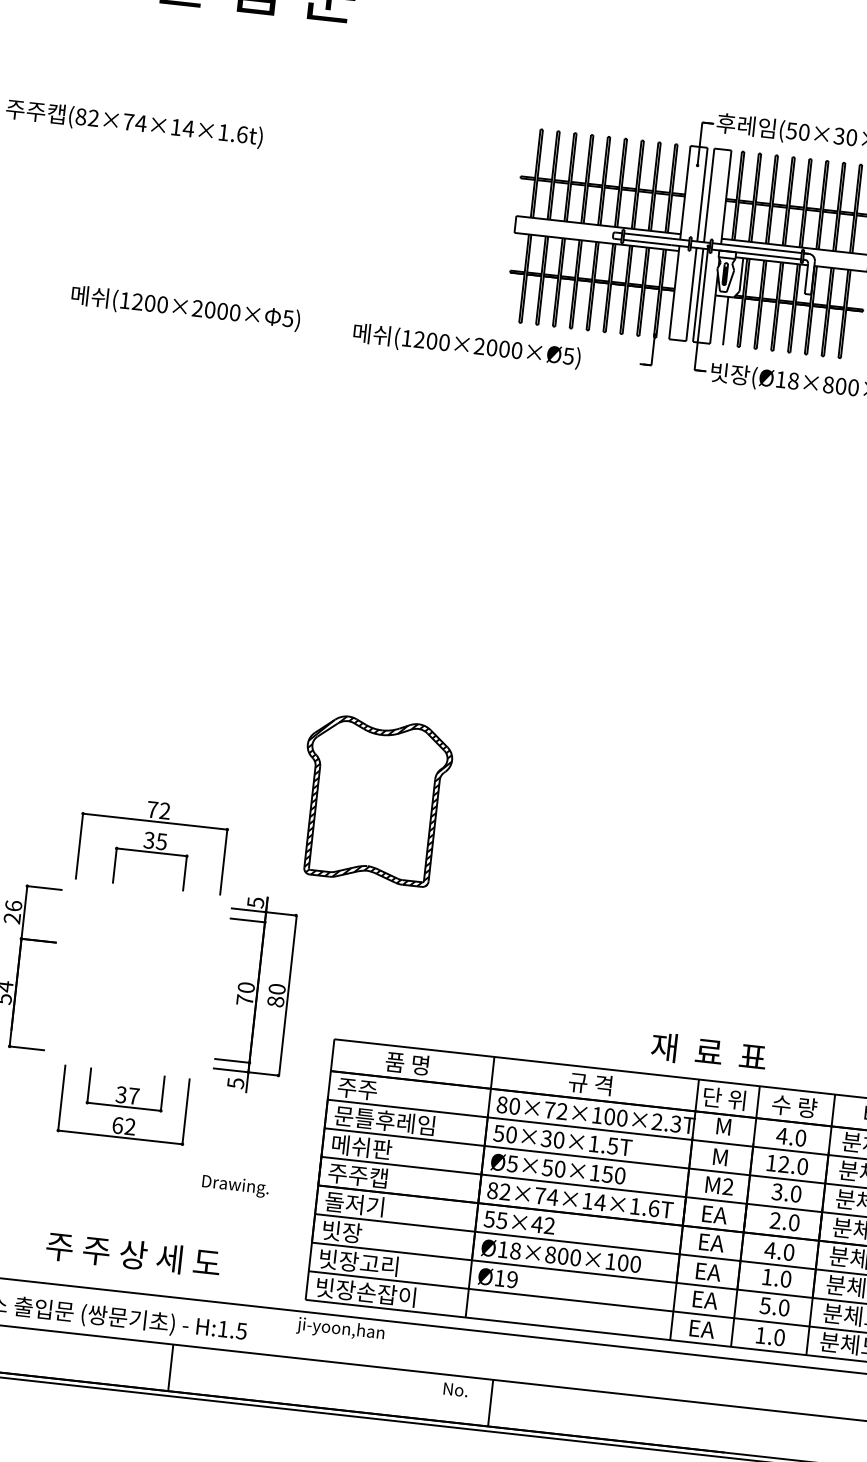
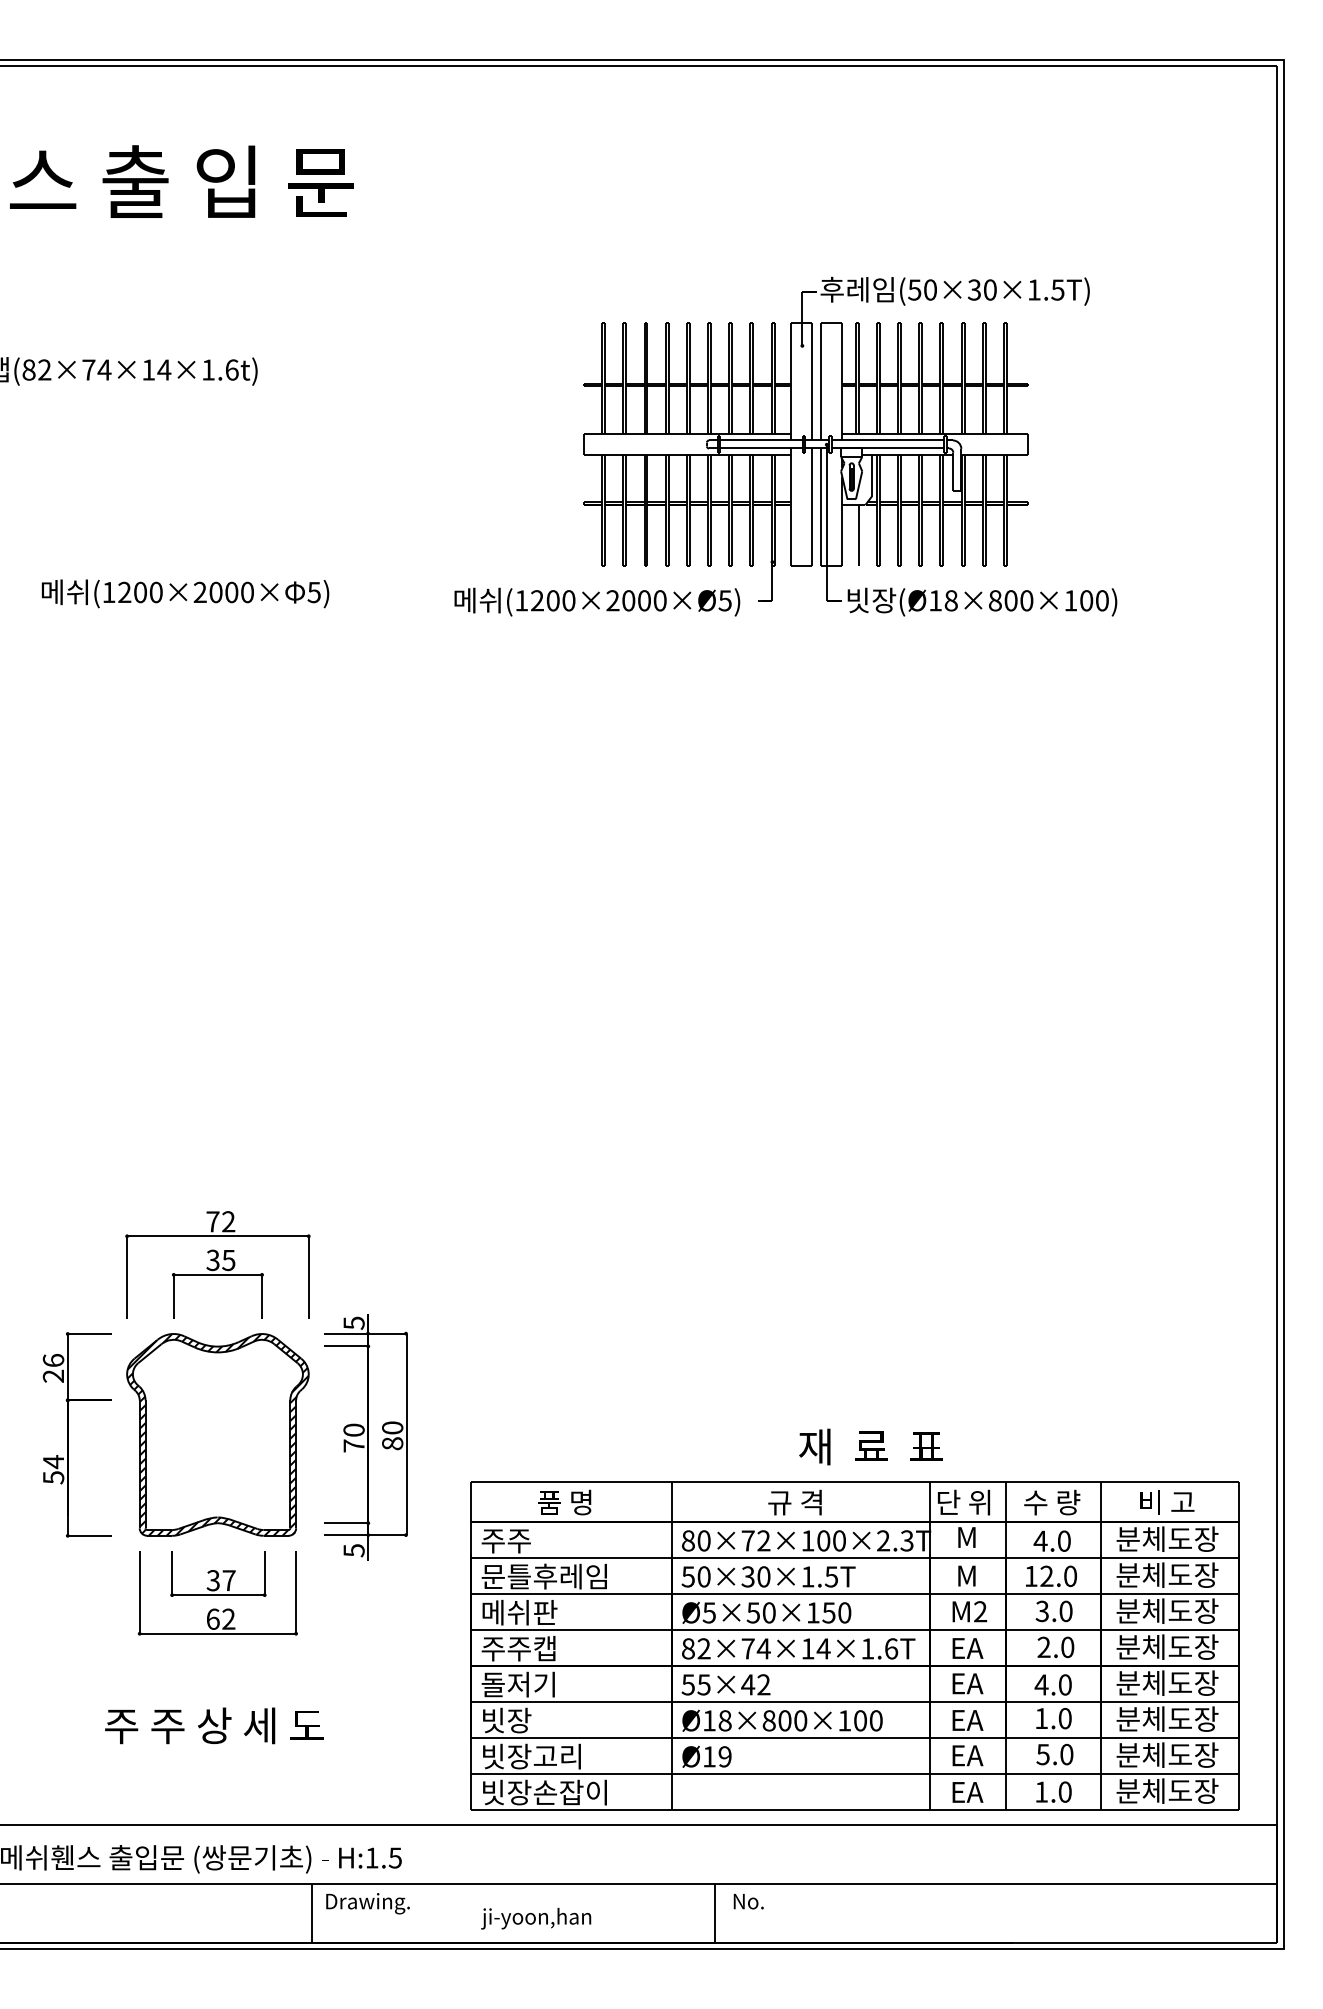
text: (467, 345) -> (597, 601), moved
part: (374, 800) -> (217, 1434), moved
text: (708, 1051) -> (870, 1446), moved
text: (235, 1186) -> (367, 1903), moved
text: (133, 1254) -> (214, 1725), moved
text: (340, 1329) -> (536, 1918), moved
text: (455, 1389) -> (748, 1901), moved

